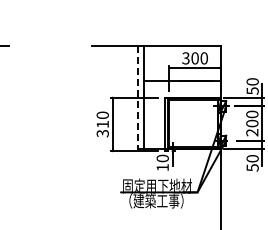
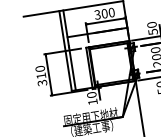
line: (138, 97) -> (65, 50), dashed -> solid

